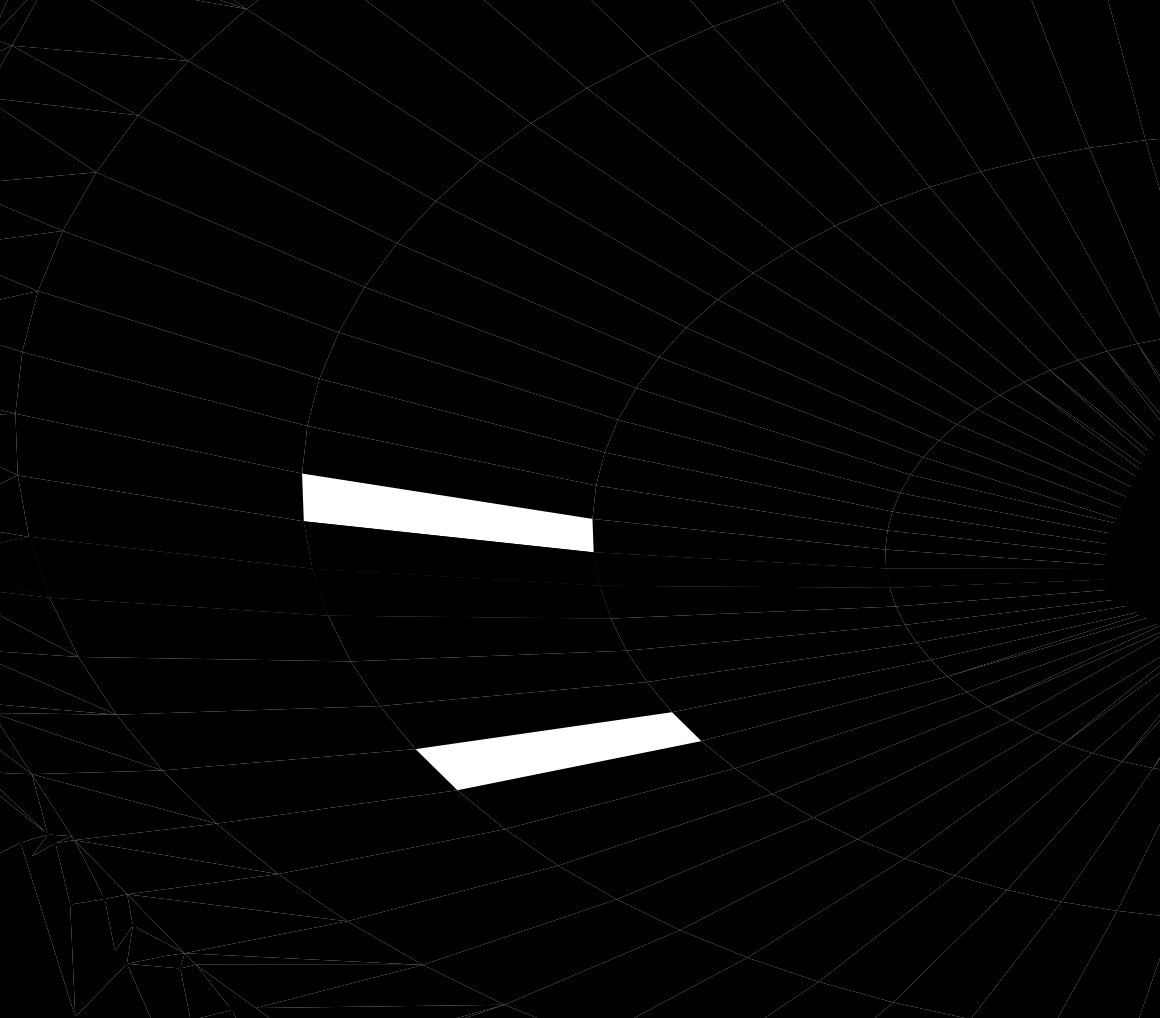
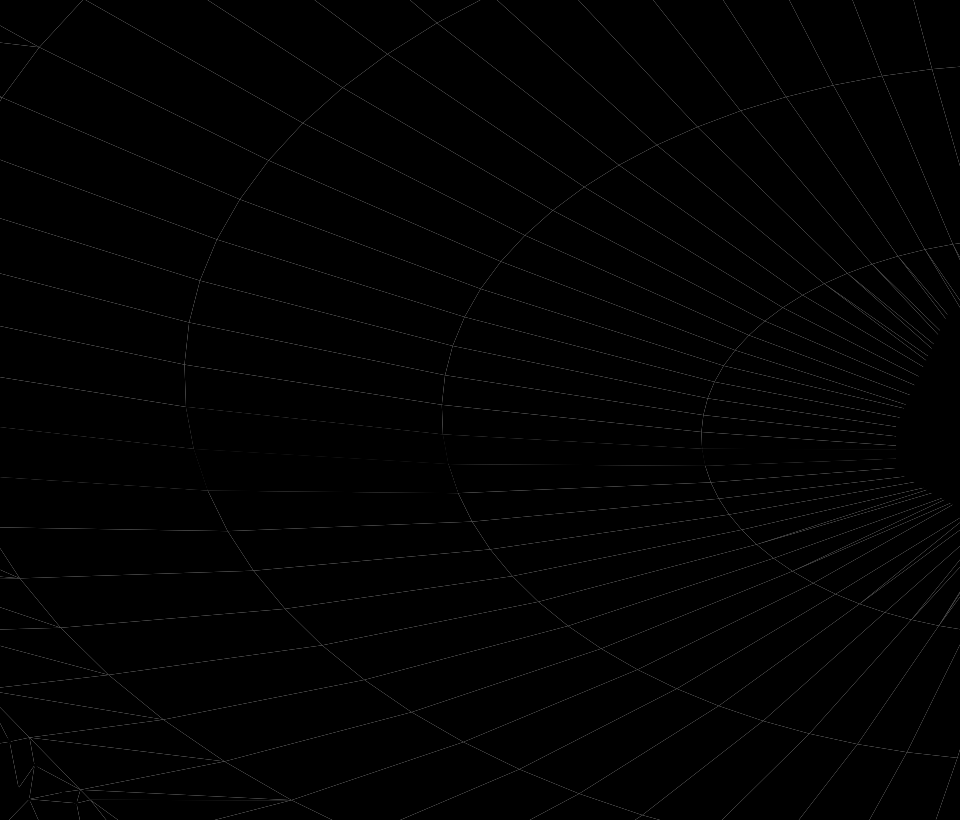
fill: (447, 512) -> (313, 399), added
fill: (558, 751) -> (411, 610), added

